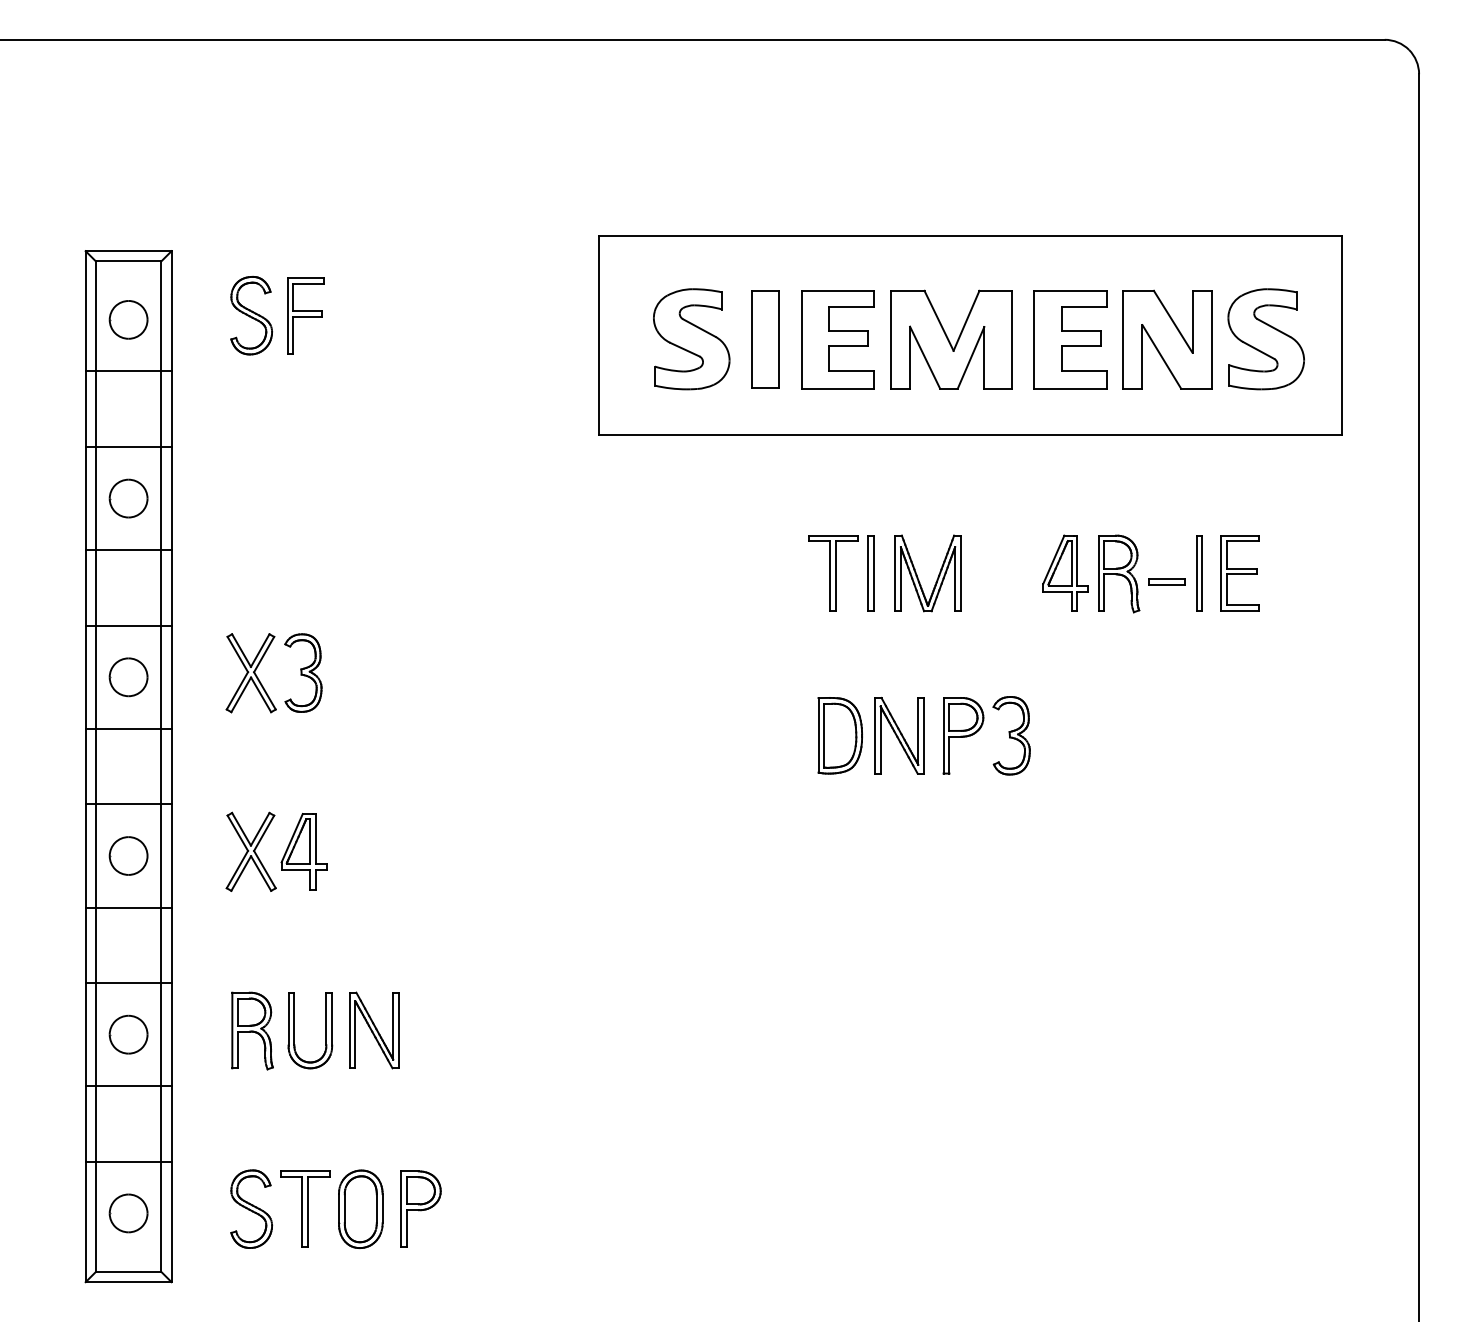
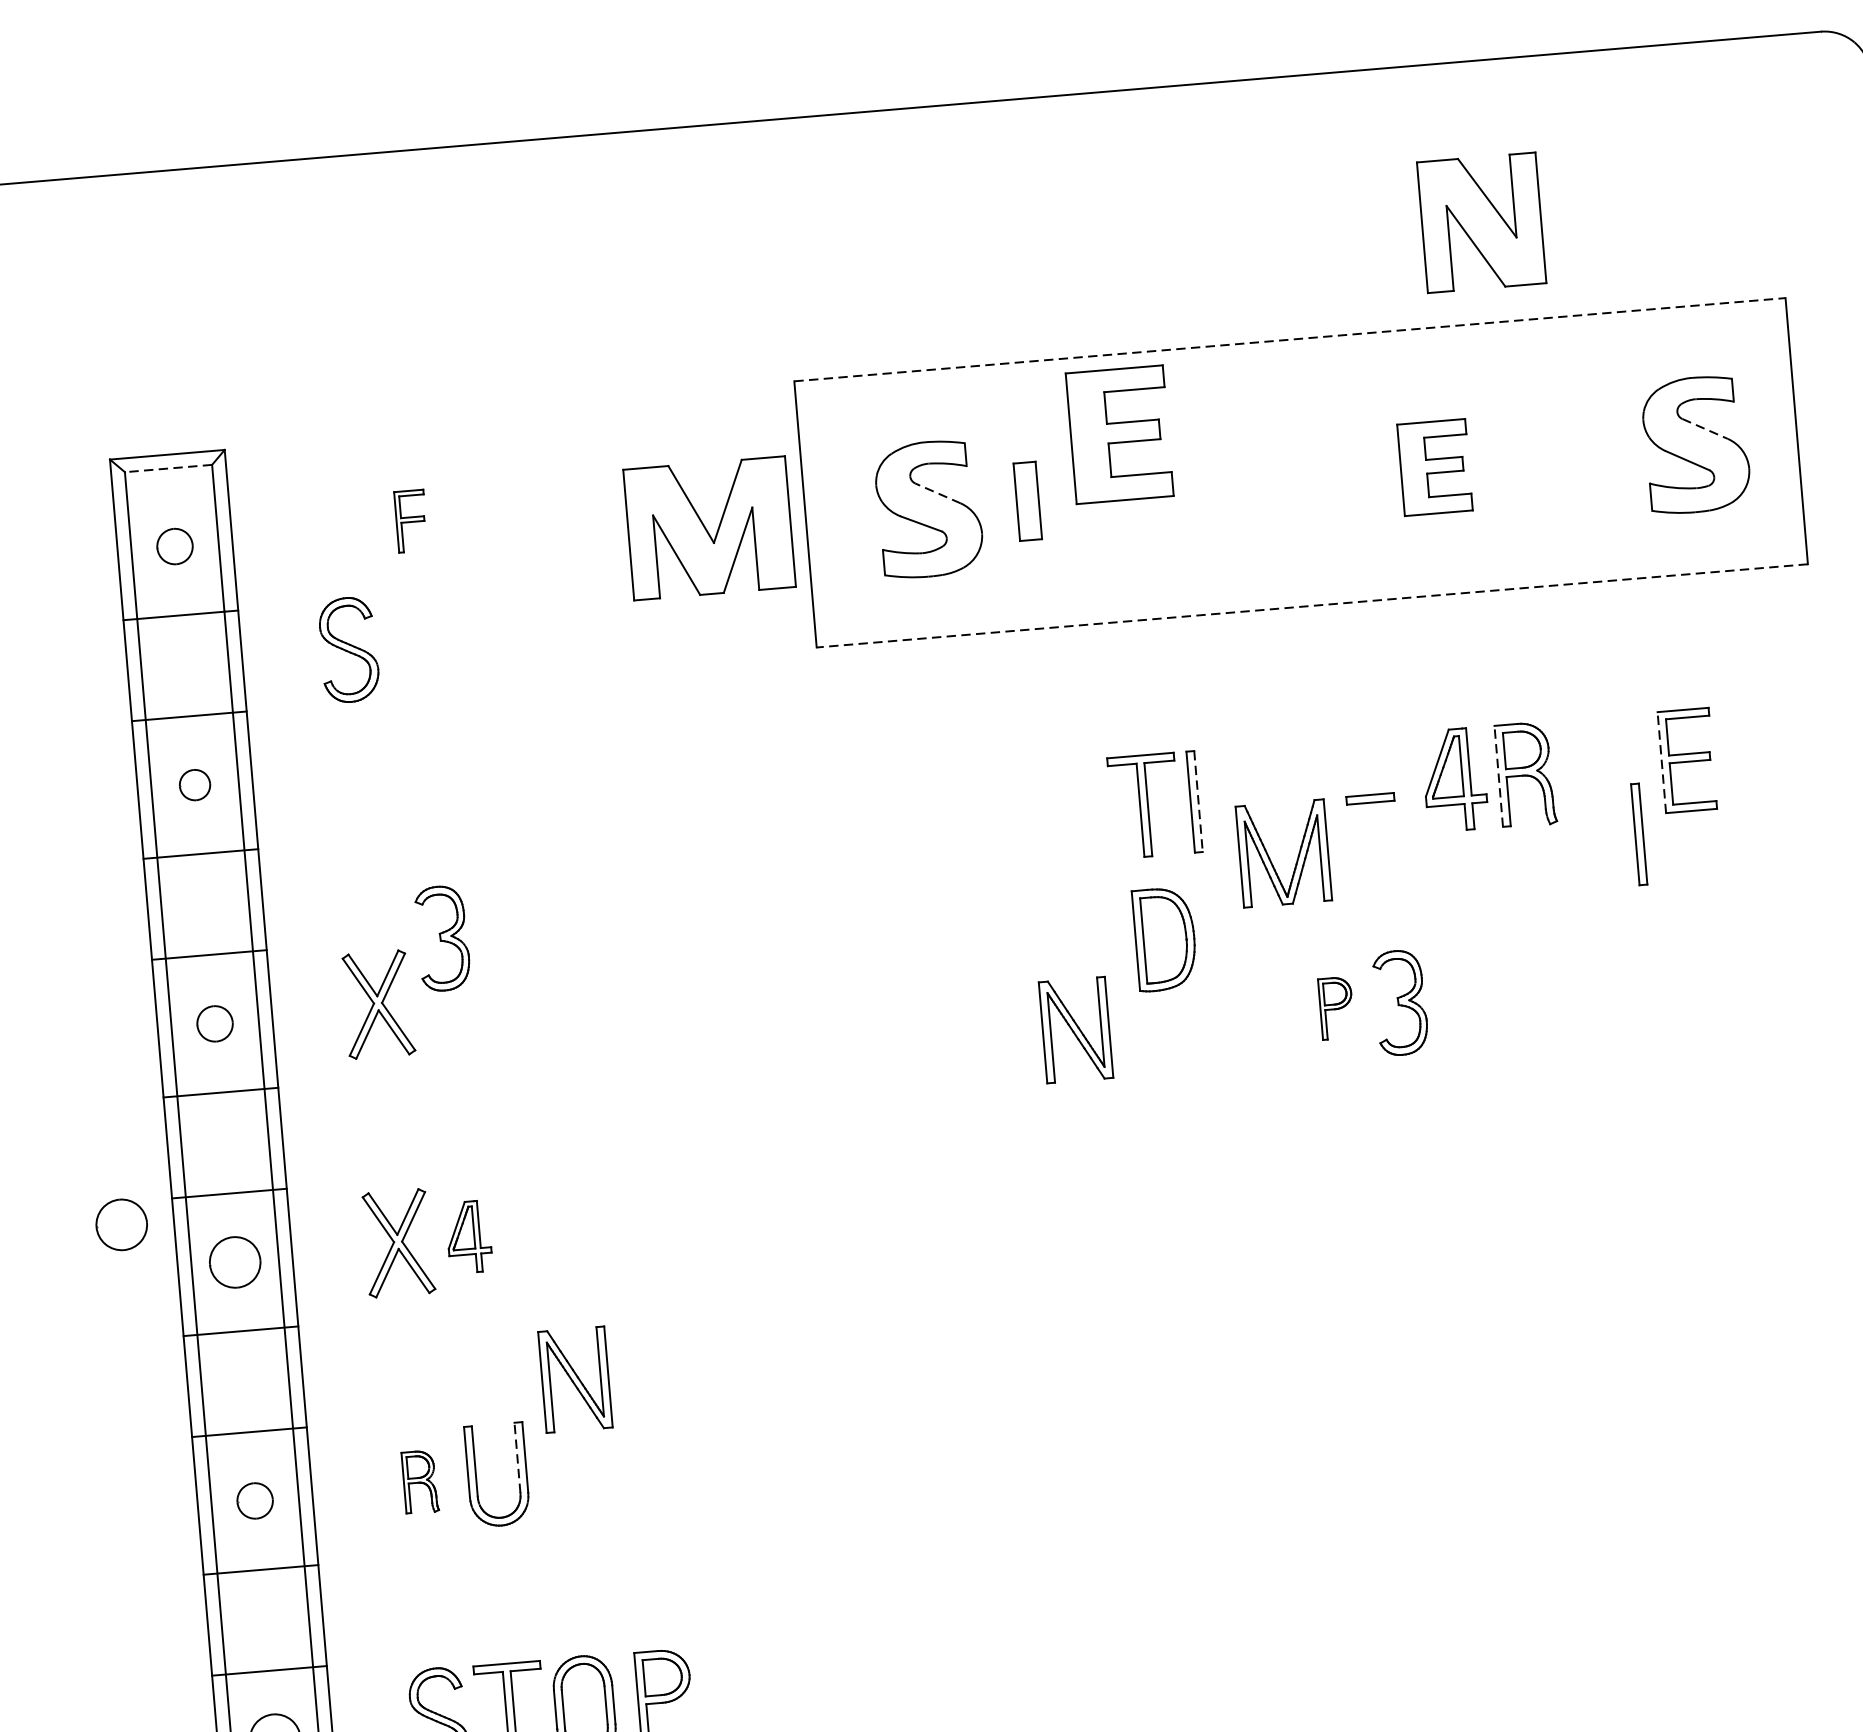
line: (971, 235) -> (1291, 339), solid -> dashed
line: (128, 261) -> (168, 468), solid -> dashed
part: (251, 315) -> (348, 649), moved
part: (305, 315) -> (410, 520), size x0.6
part: (128, 319) -> (174, 546), size x0.7
line: (699, 328) -> (938, 494), solid -> dashed
line: (1274, 328) -> (1706, 429), solid -> dashed
part: (765, 339) -> (1027, 501), size x0.6
part: (837, 339) -> (1118, 434), moved
part: (951, 339) -> (709, 527), moved
part: (1070, 339) -> (1434, 467), size x0.7
part: (1167, 339) -> (1481, 222), moved
line: (970, 435) -> (1312, 606), solid -> dashed
part: (128, 498) -> (194, 785), size x0.6
line: (873, 573) -> (1198, 801), solid -> dashed
line: (1098, 573) -> (1498, 776), solid -> dashed
part: (1199, 573) -> (1639, 834), moved
line: (1220, 573) -> (1661, 762), solid -> dashed
part: (918, 577) -> (1271, 860), moved
part: (1166, 581) -> (1369, 797), moved
part: (303, 672) -> (443, 937), moved
part: (128, 677) -> (214, 1024), size x0.7
part: (839, 735) -> (1163, 938), moved
part: (899, 735) -> (1076, 1029), moved
part: (963, 735) -> (1336, 1007), size x0.6
part: (46, 820) -> (121, 1224), added
part: (303, 851) -> (468, 1236), size x0.7
line: (326, 1018) -> (517, 1457), solid -> dashed
part: (252, 1030) -> (420, 1481), size x0.6
part: (374, 1030) -> (575, 1379), moved
part: (128, 1034) -> (255, 1500), size x0.7

